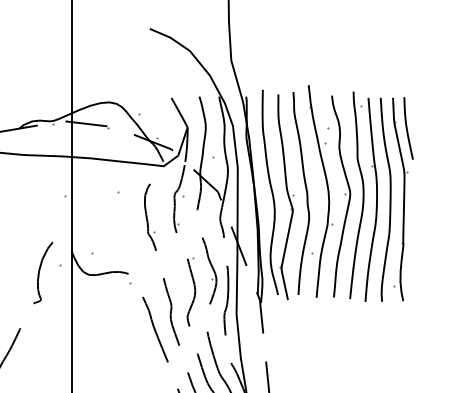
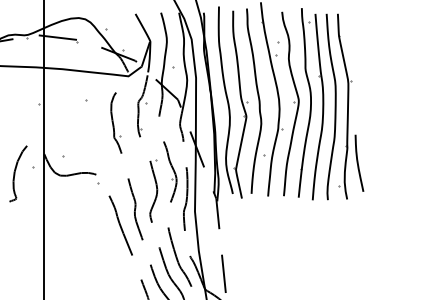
curve: (407, 128) -> (358, 163), moved

